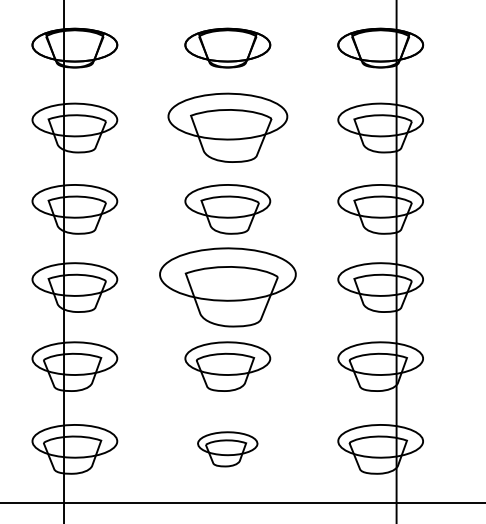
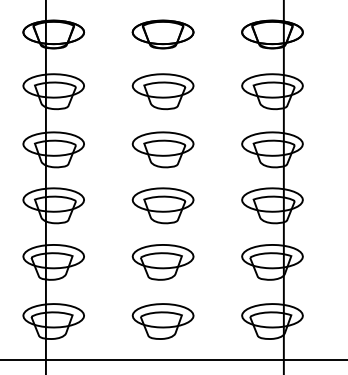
part: (226, 127) -> (162, 91), size x0.71
part: (226, 287) -> (162, 205), size x0.62
part: (226, 449) -> (162, 321), size x1.43

